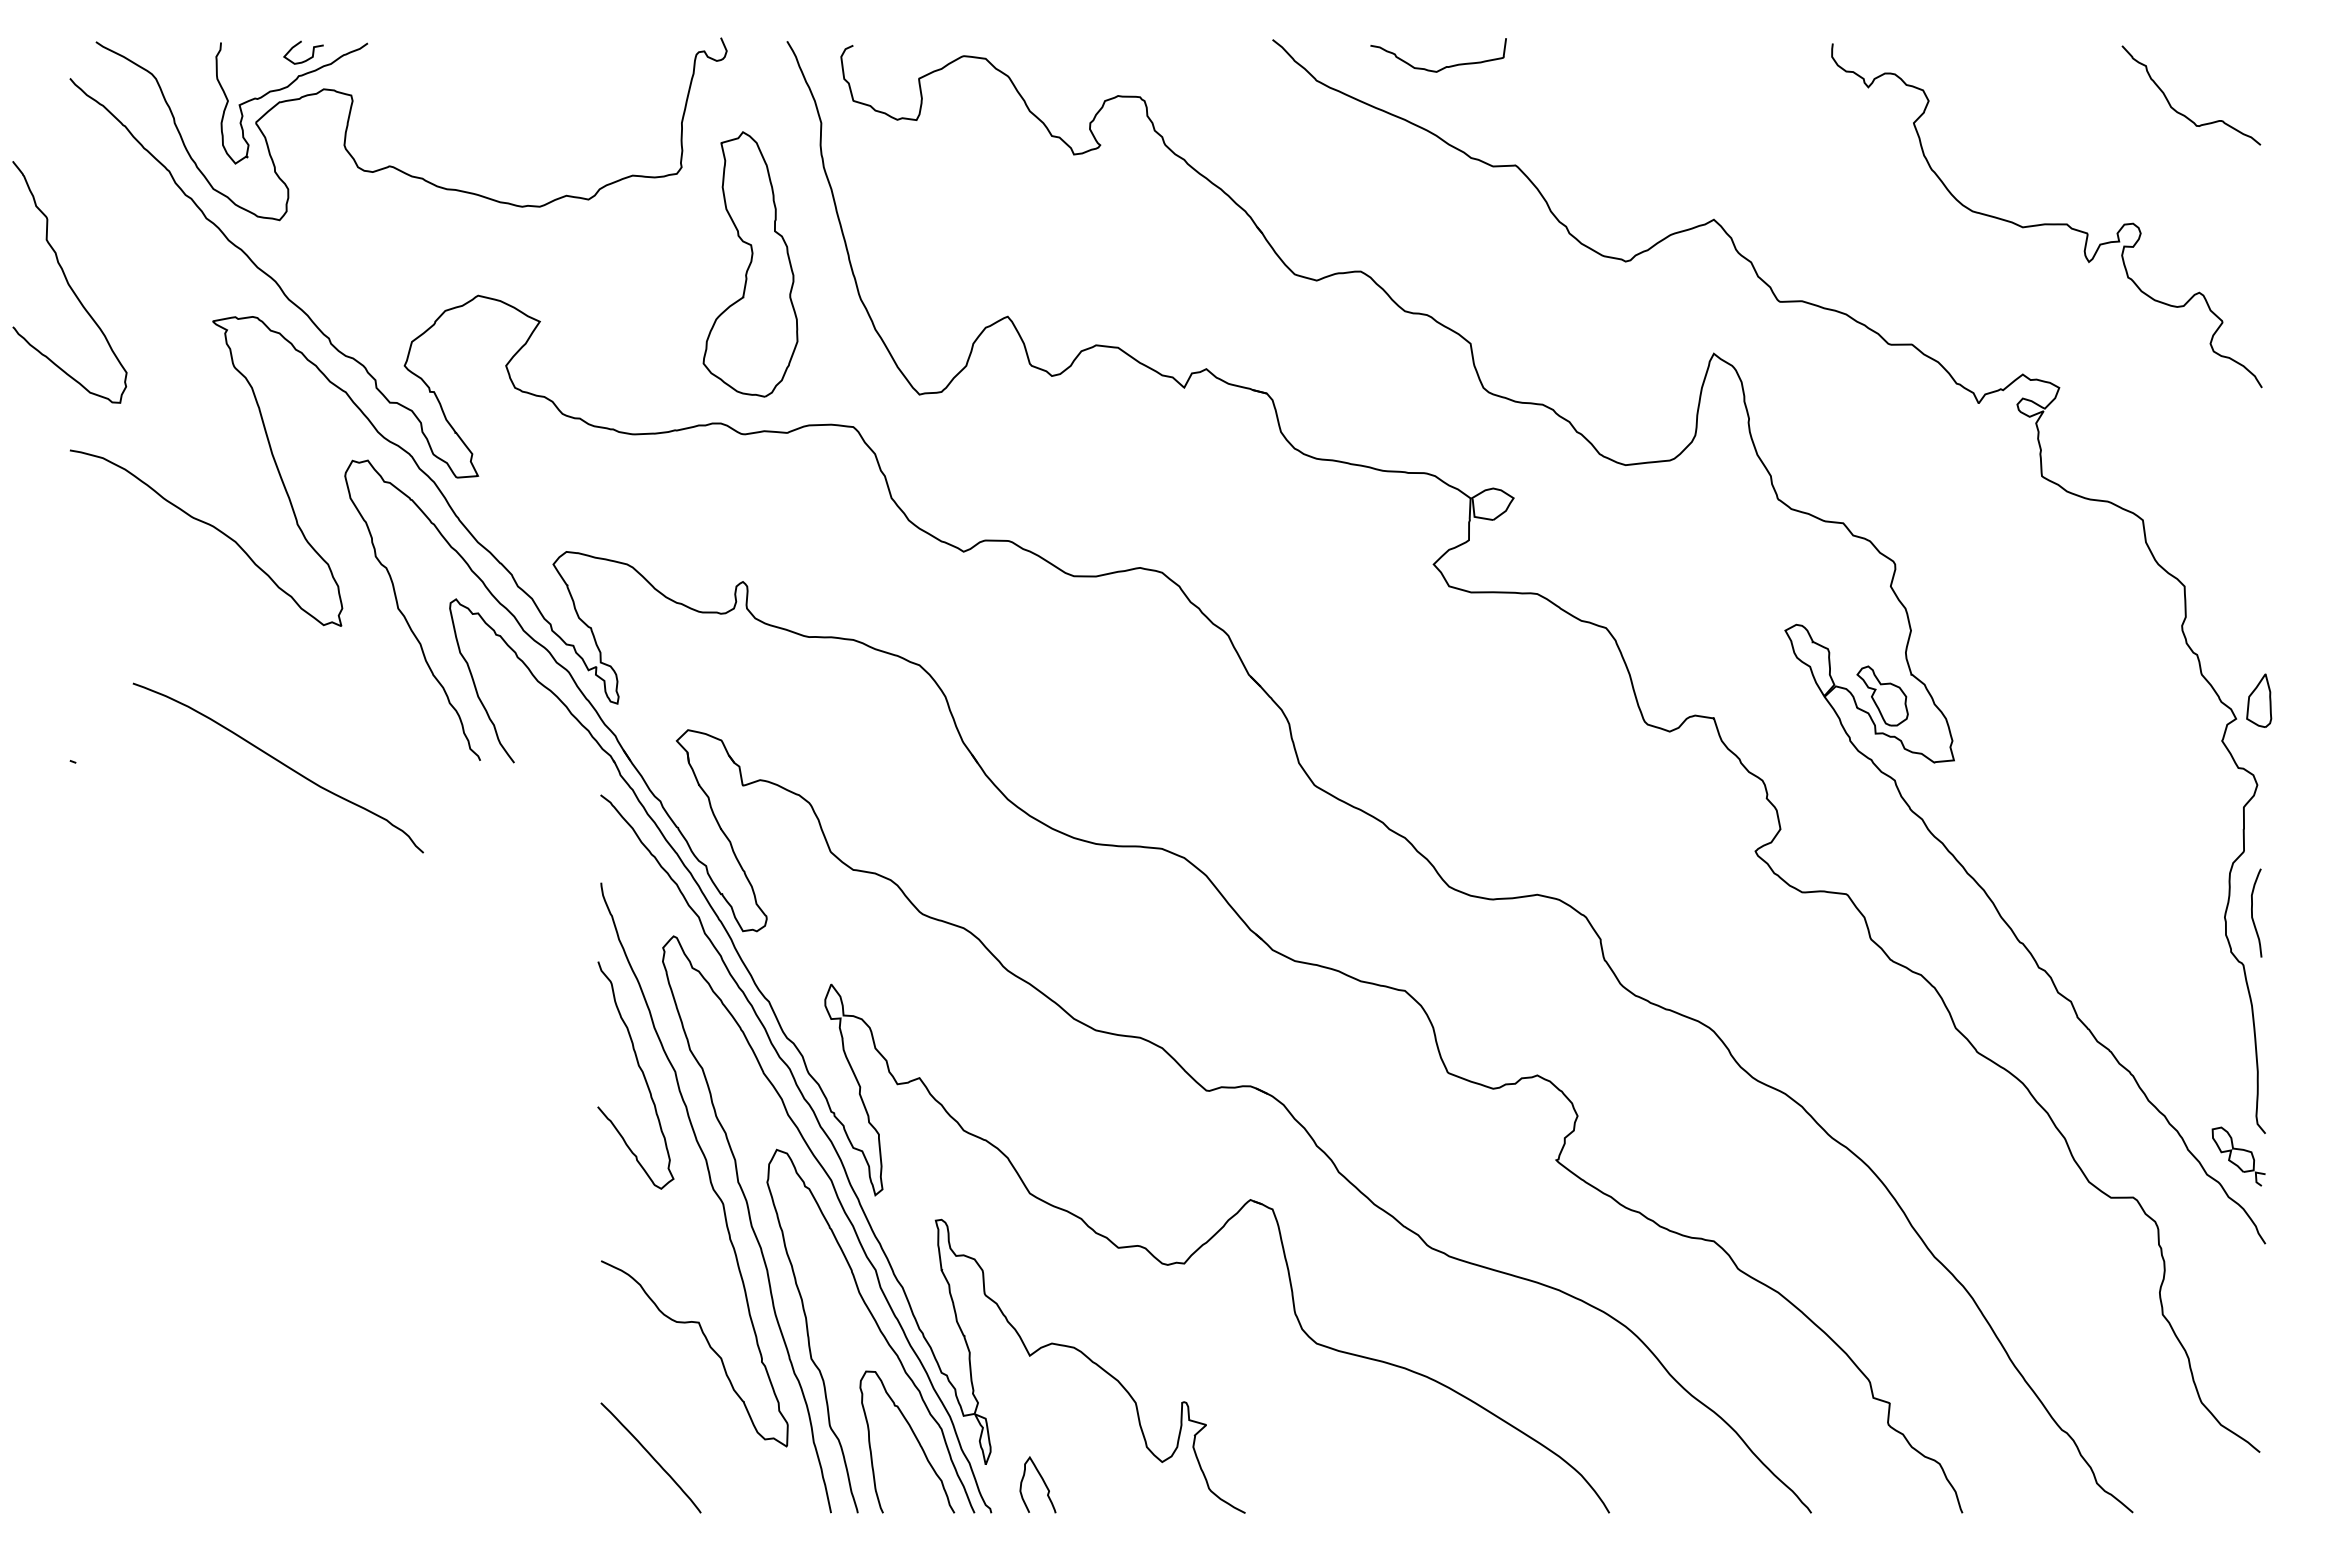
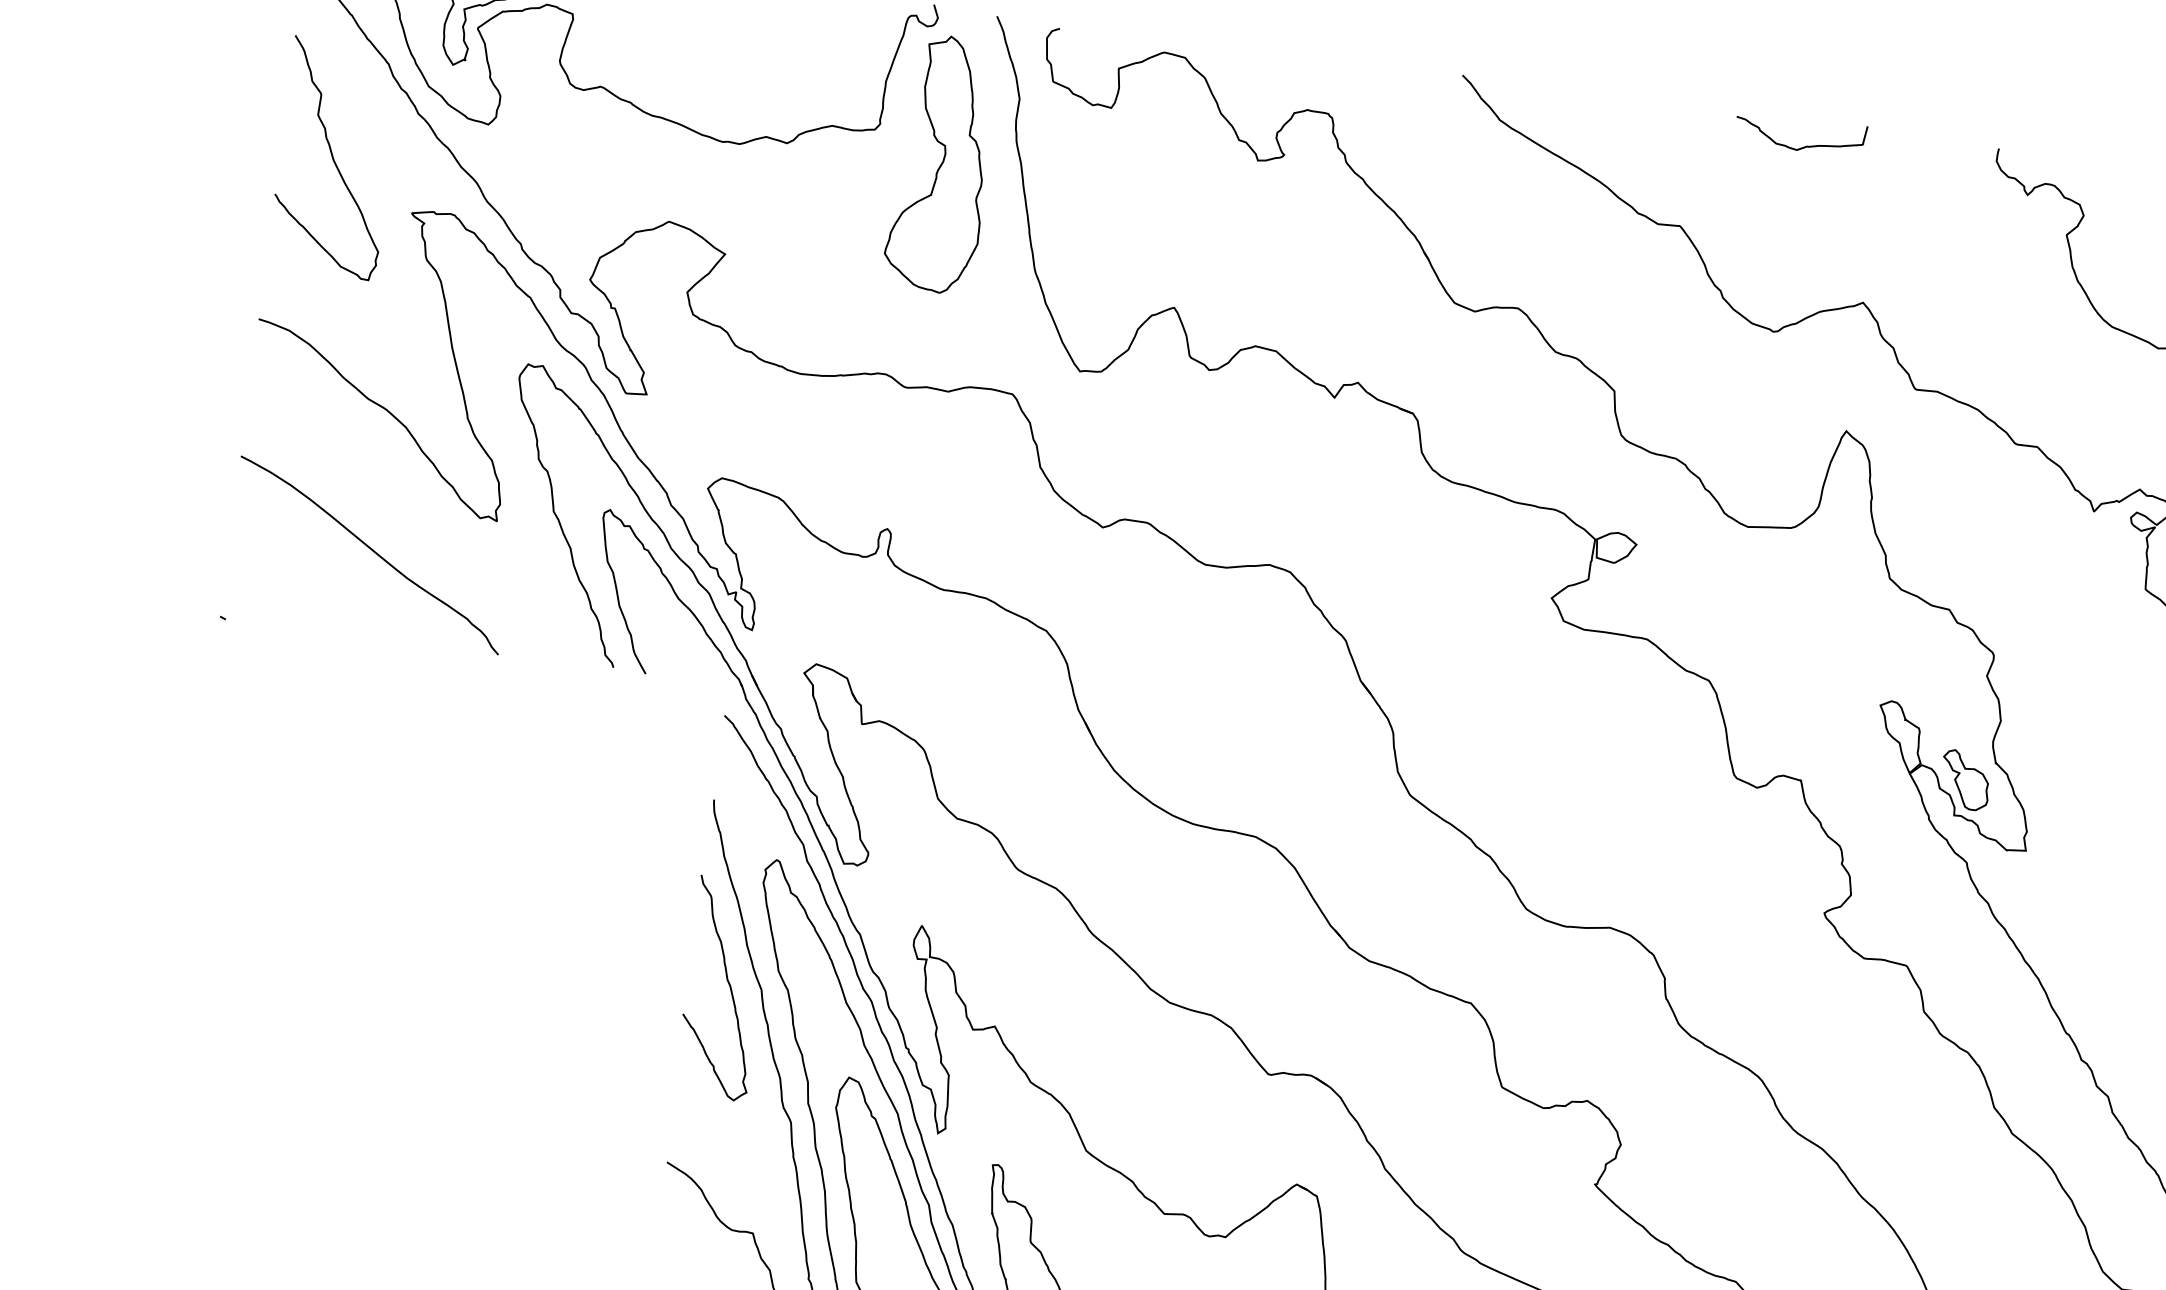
curve: (1443, 67) -> (1804, 146), moved
part: (750, 264) -> (942, 164), moved
curve: (68, 282) -> (333, 158), moved
curve: (280, 763) -> (372, 551), moved

